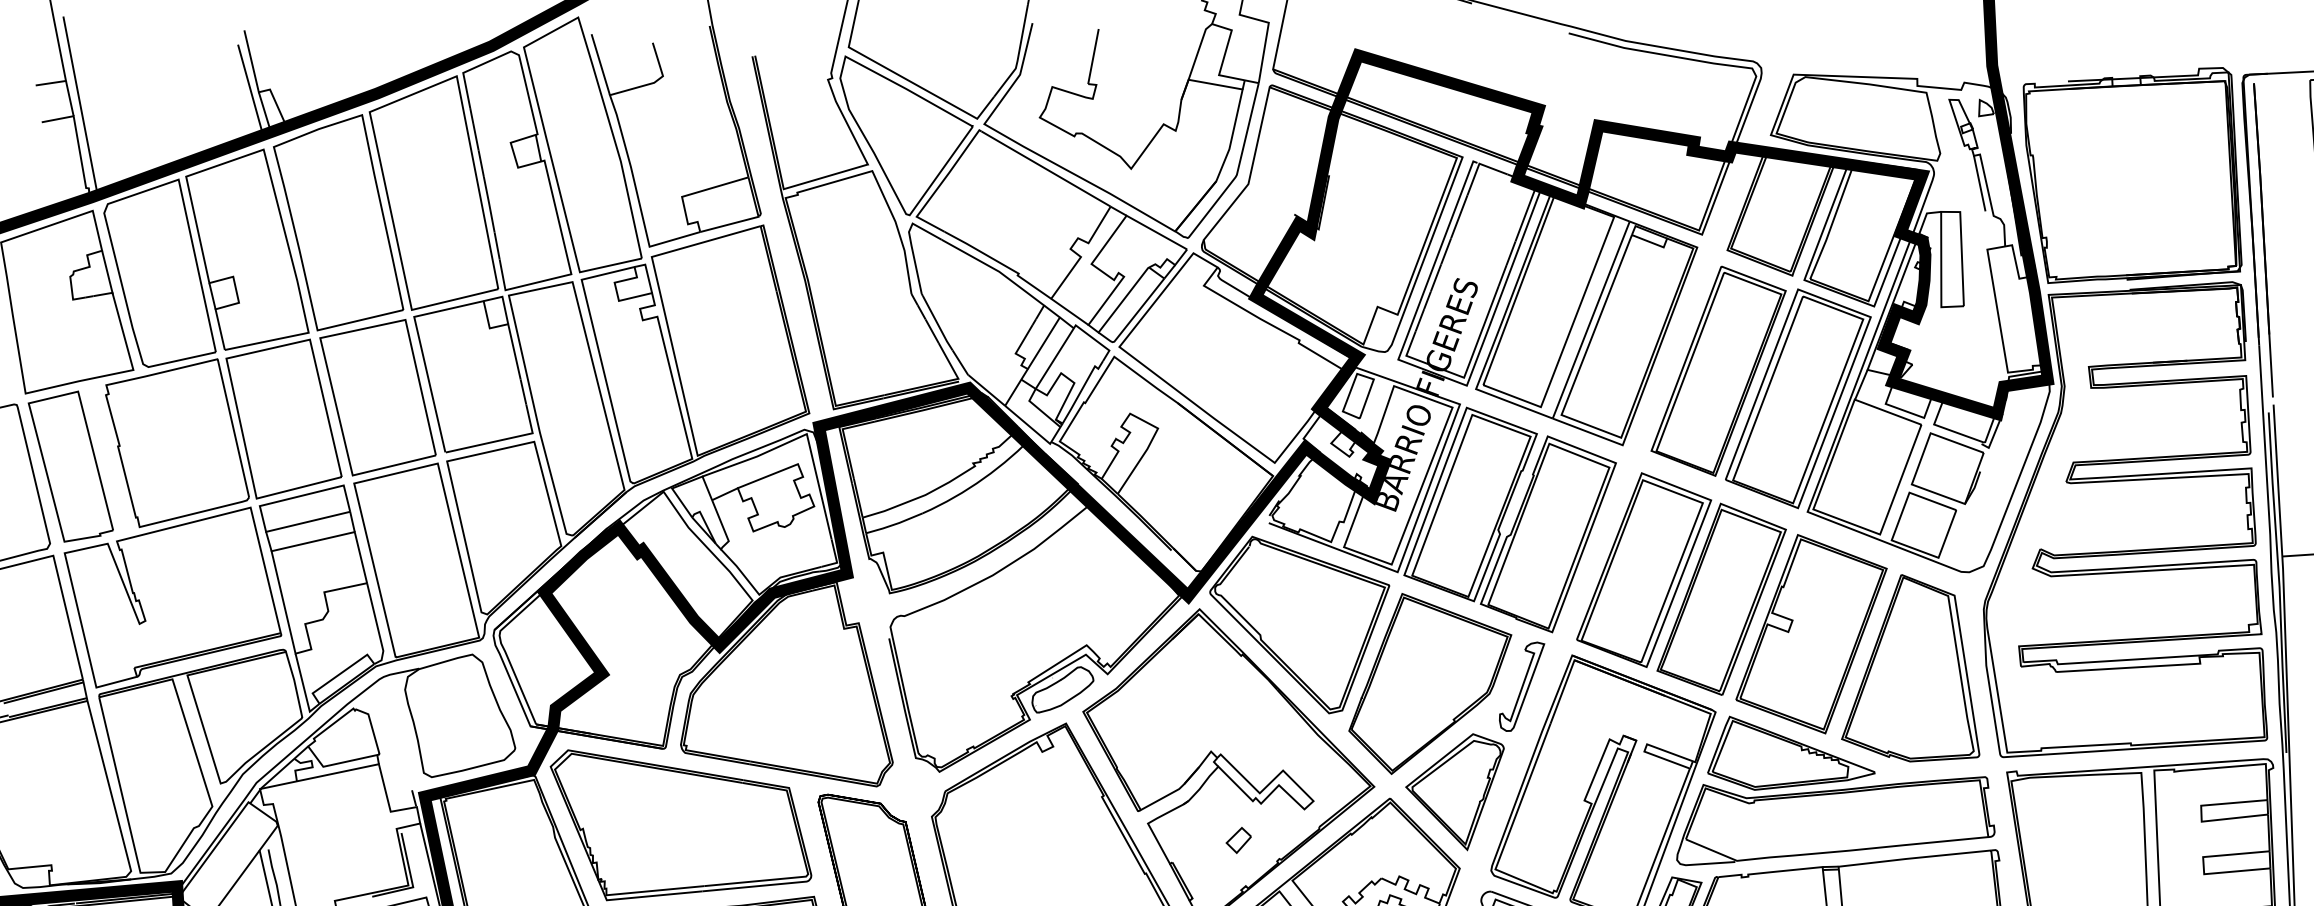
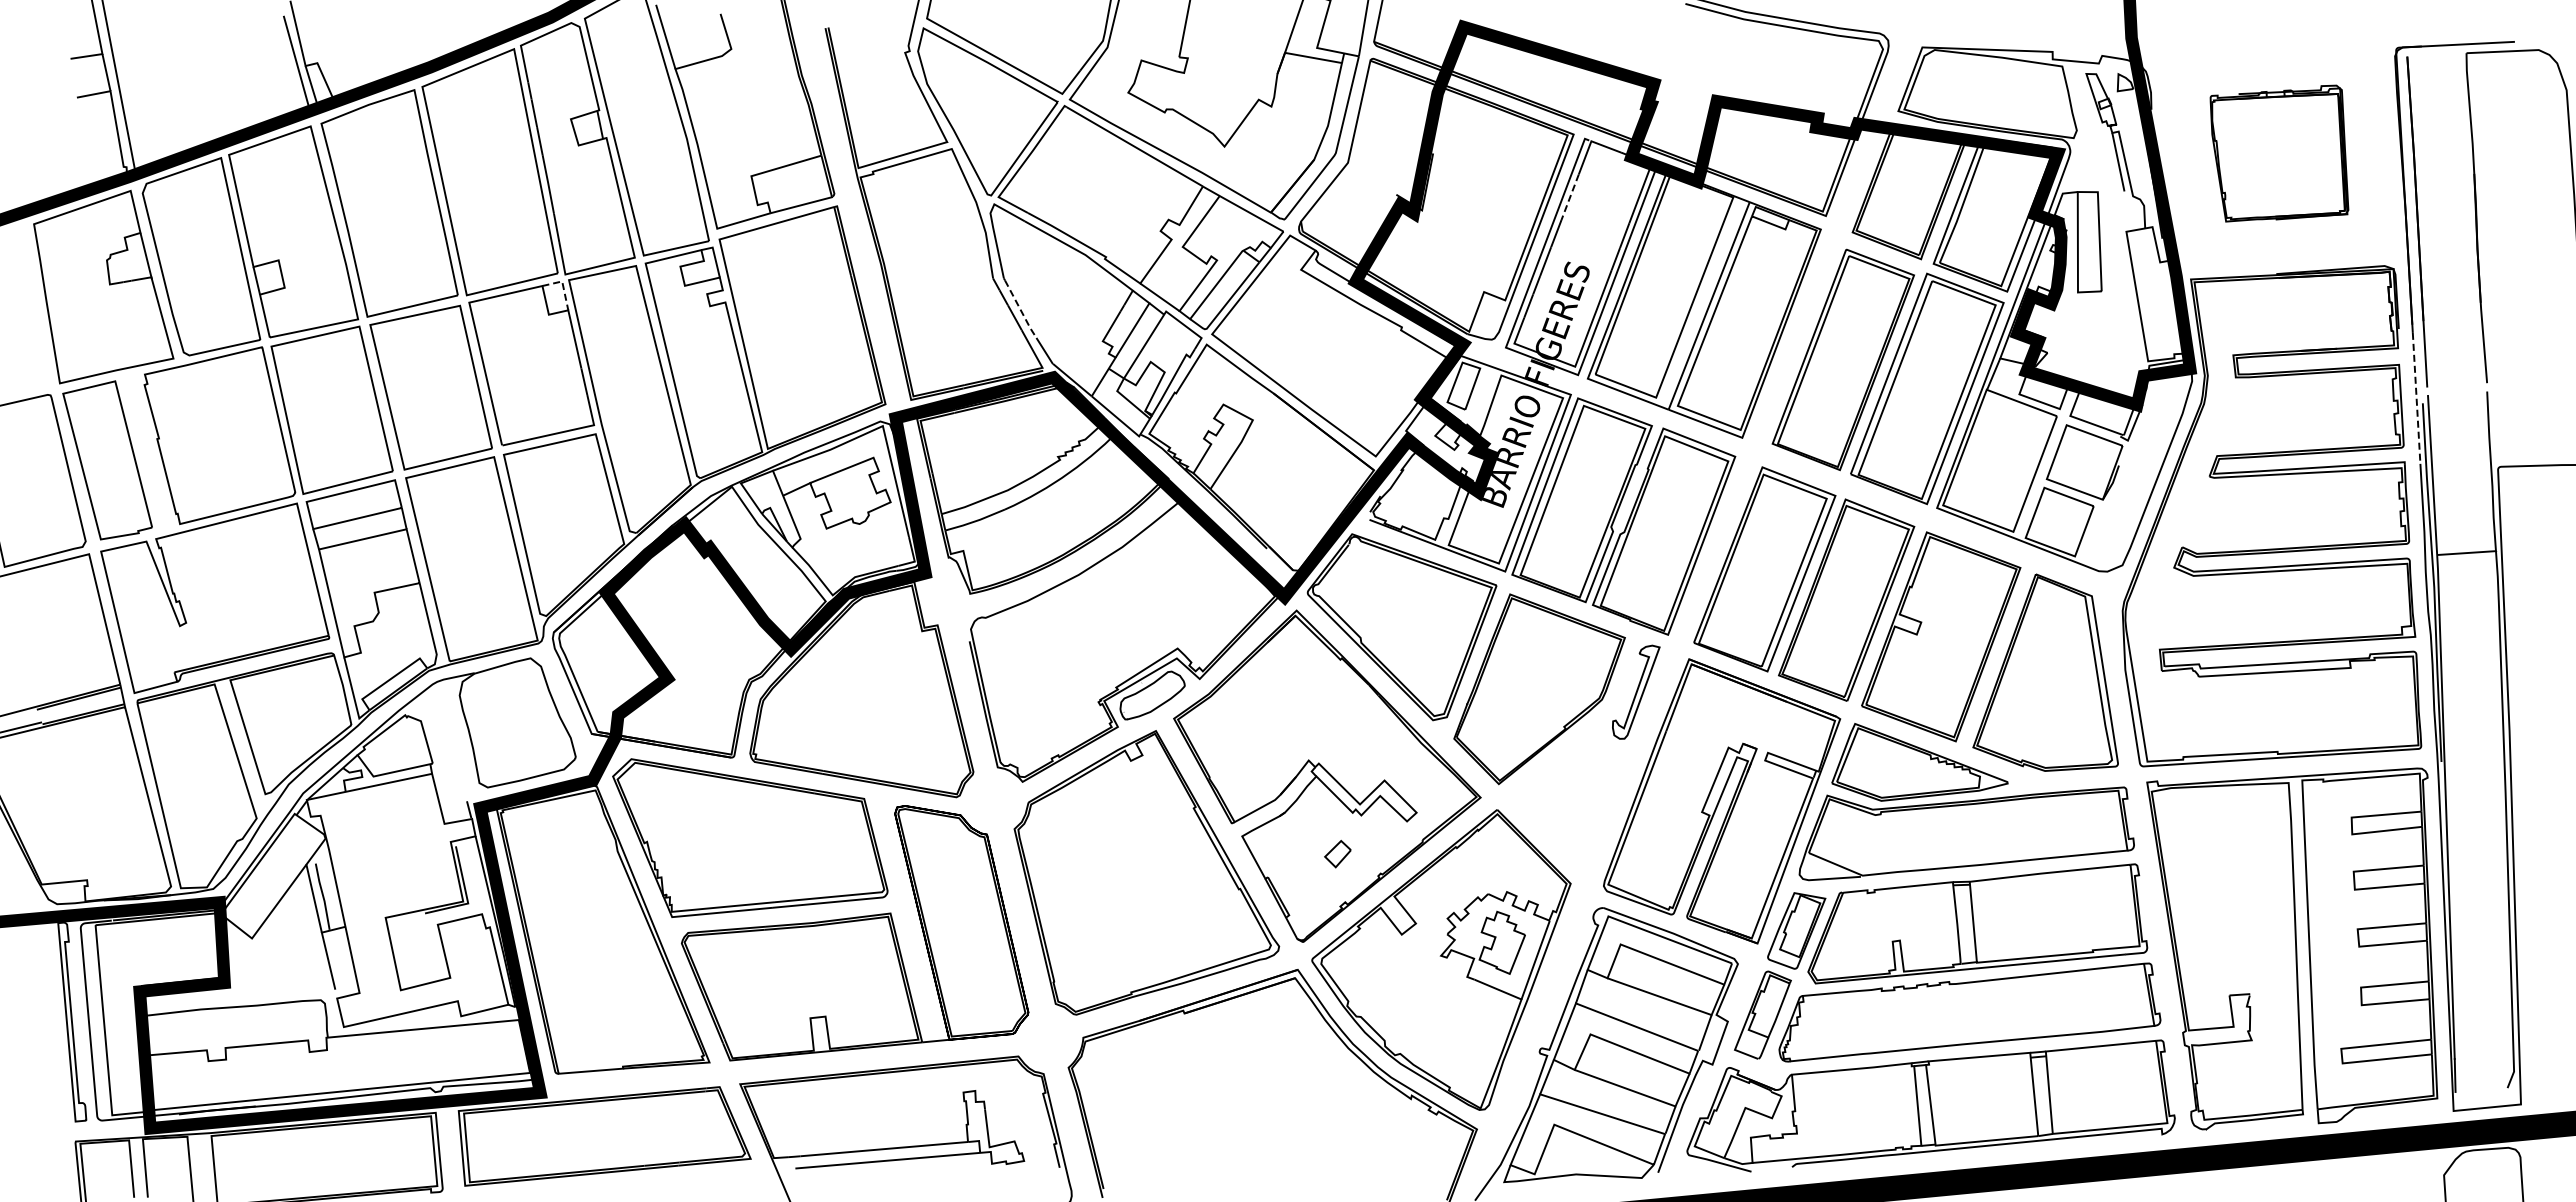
part: (2132, 175) -> (2279, 153), size x0.6
line: (1458, 217) -> (1569, 197), solid -> dashed
line: (503, 300) -> (563, 285), solid -> dashed
line: (937, 324) -> (1020, 310), solid -> dashed
line: (2262, 407) -> (2416, 398), solid -> dashed
part: (1454, 792) -> (1565, 803), removed

